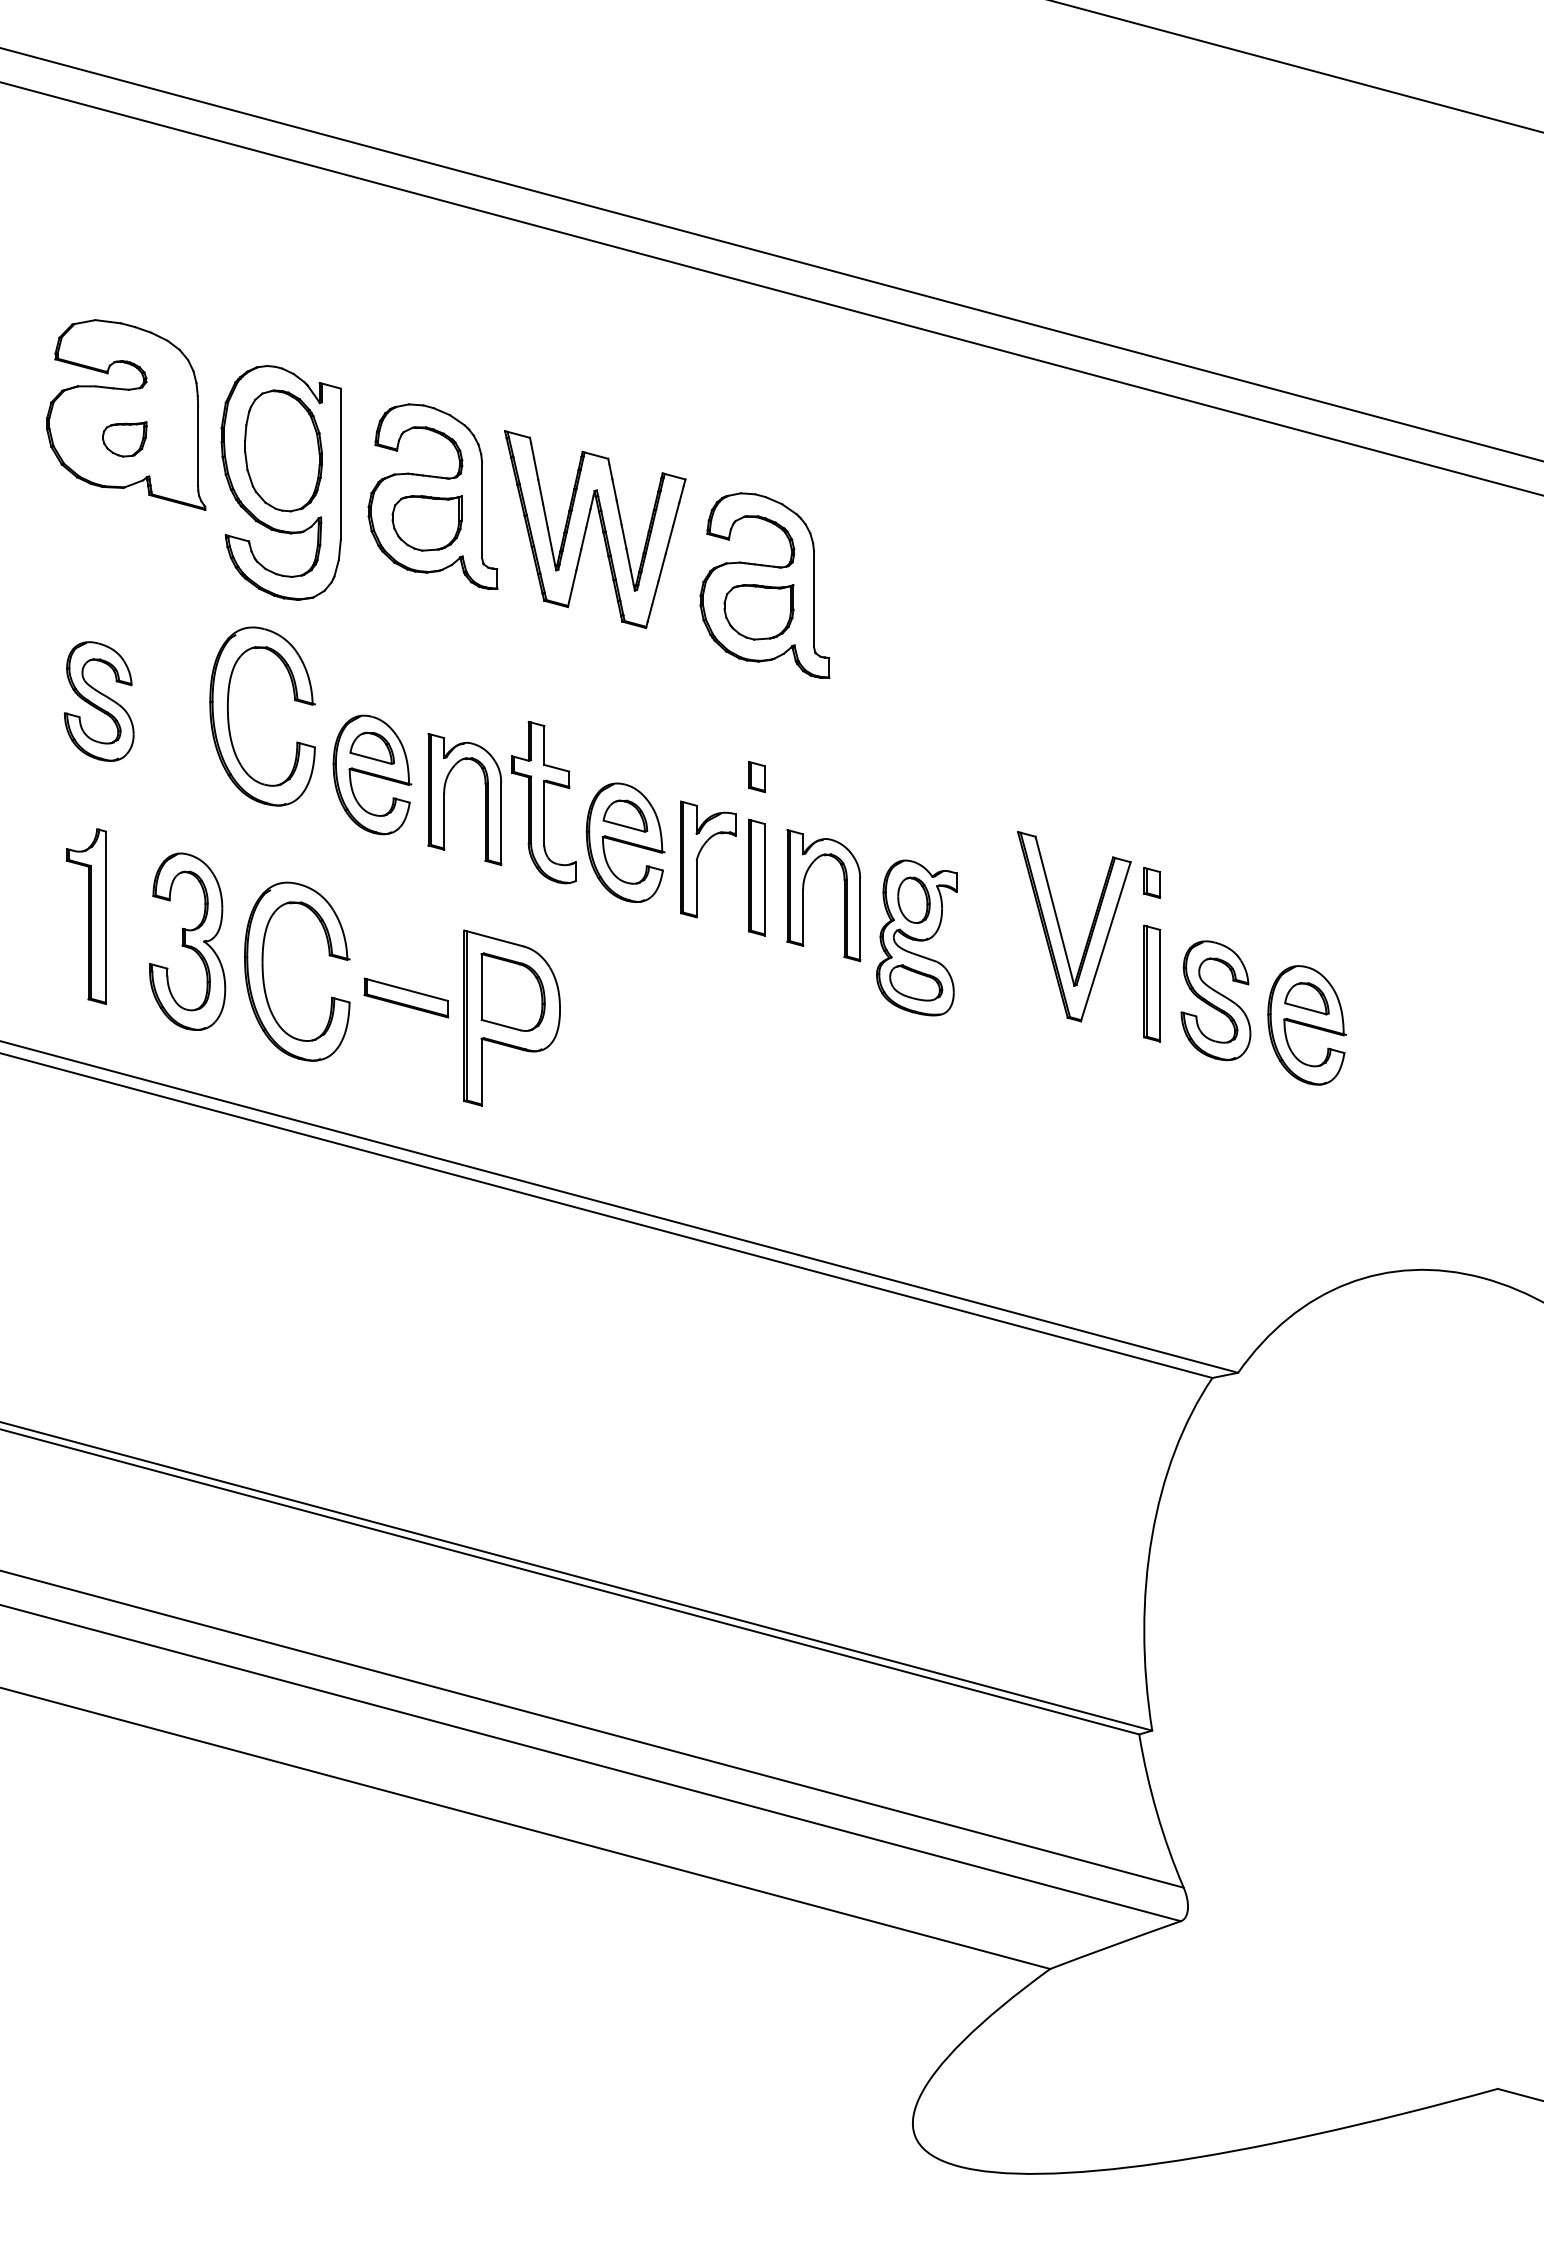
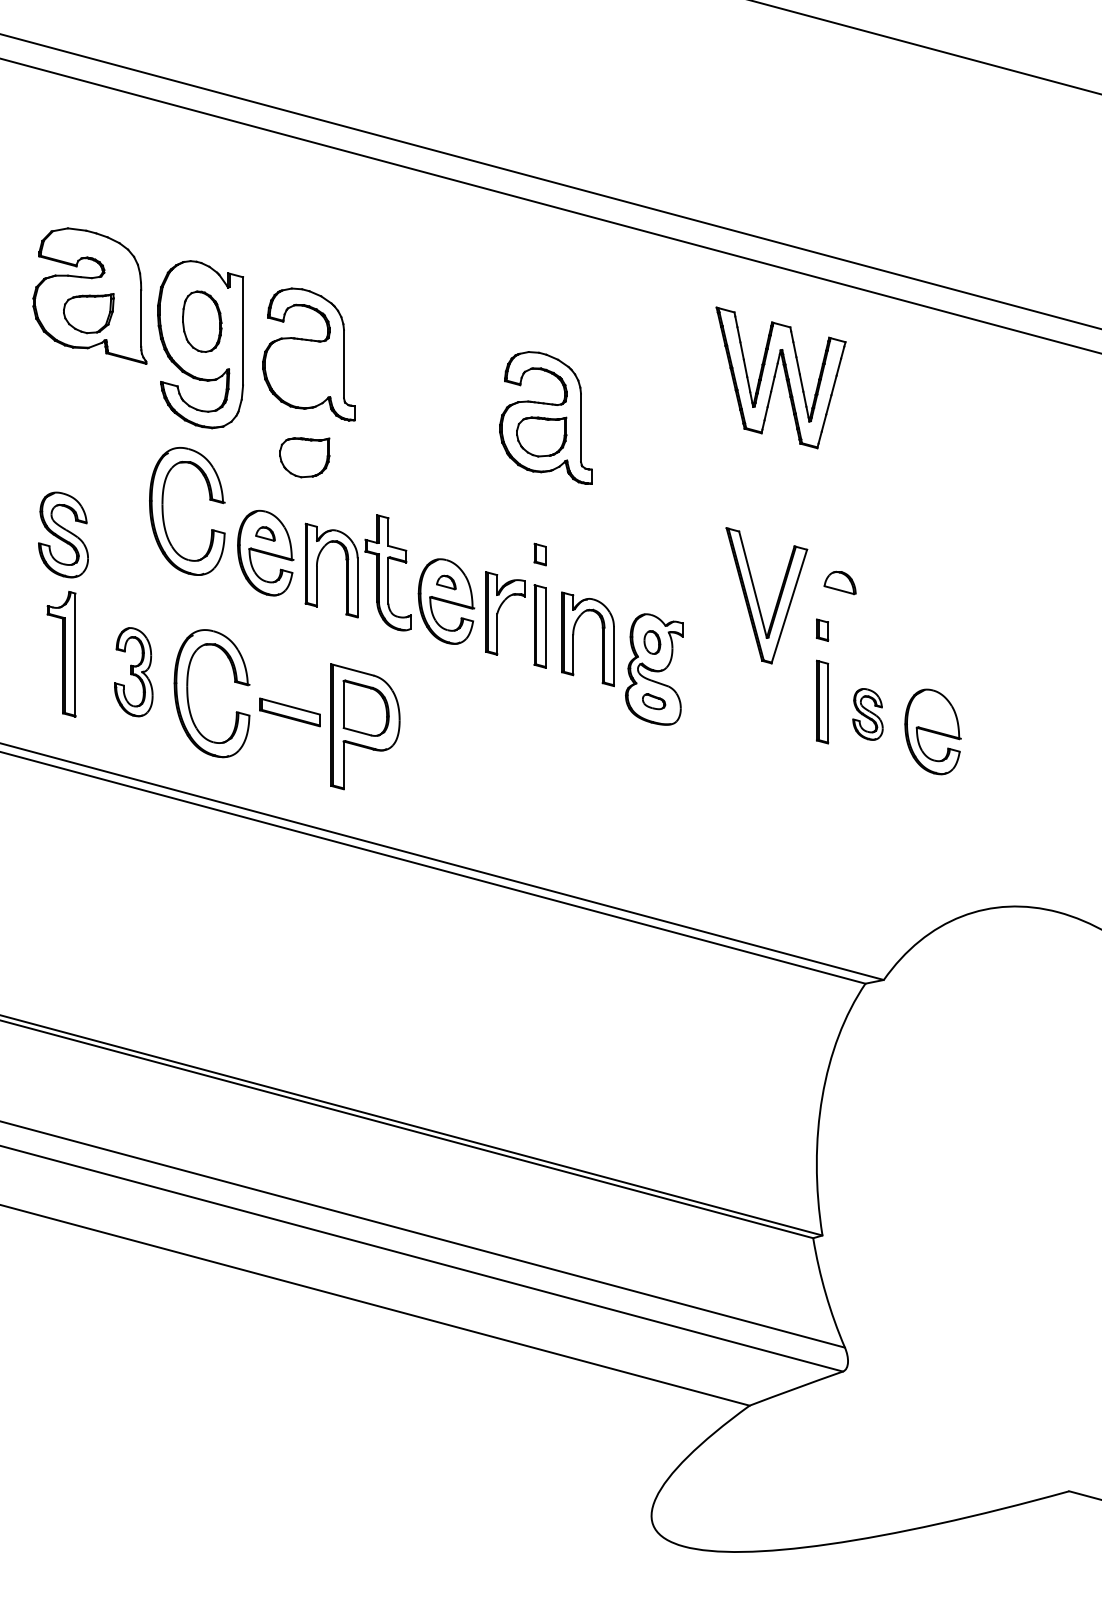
part: (124, 439) -> (88, 313), size x1.6
part: (283, 450) -> (202, 321), size x0.7
part: (426, 523) -> (304, 457), moved
part: (595, 529) -> (781, 377), moved
part: (98, 701) -> (62, 534), moved
part: (371, 747) -> (265, 533), size x0.6
part: (625, 815) -> (446, 582), size x0.6
part: (913, 899) -> (652, 642), size x0.7
part: (1061, 931) -> (757, 599), moved
part: (187, 941) -> (133, 672), size x0.7
part: (916, 982) -> (654, 701), size x0.6
part: (1306, 998) -> (839, 582), moved
part: (1215, 1000) -> (867, 714), size x0.6

